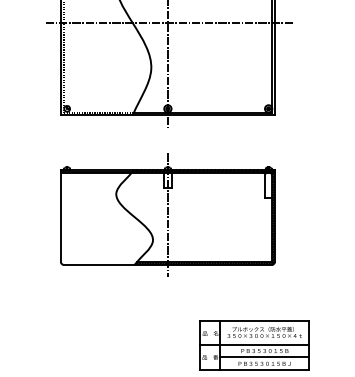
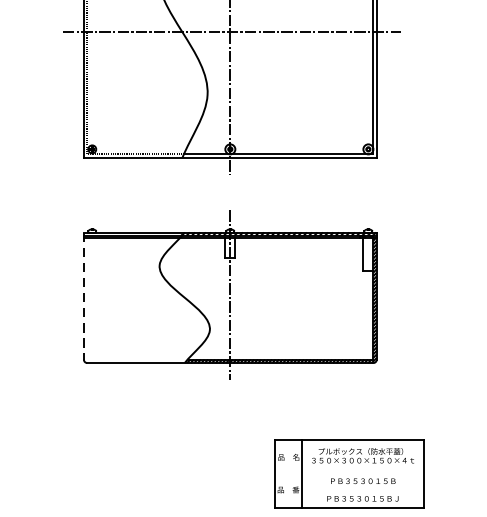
line: (61, 216) -> (84, 296), solid -> dashed
line: (254, 344) -> (349, 472), removed
line: (264, 357) -> (362, 490), removed

